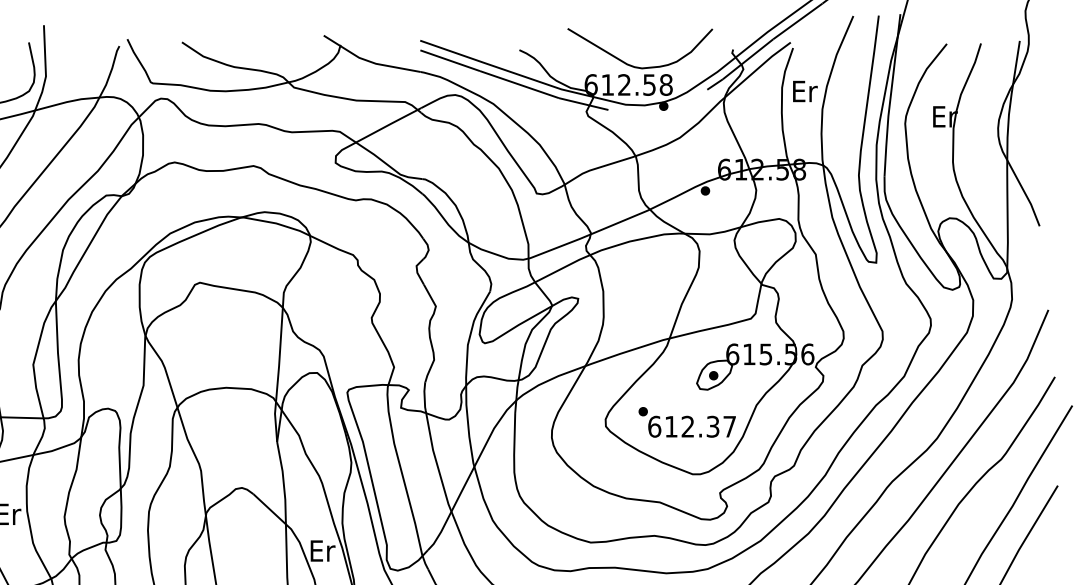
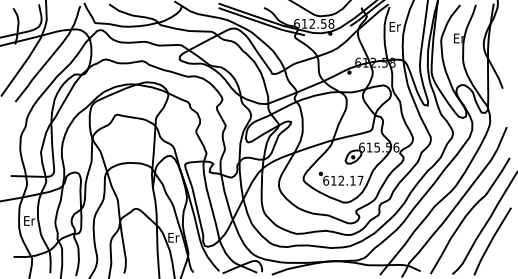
text: (712, 426) -> (352, 180), 612.37 -> 612.17

